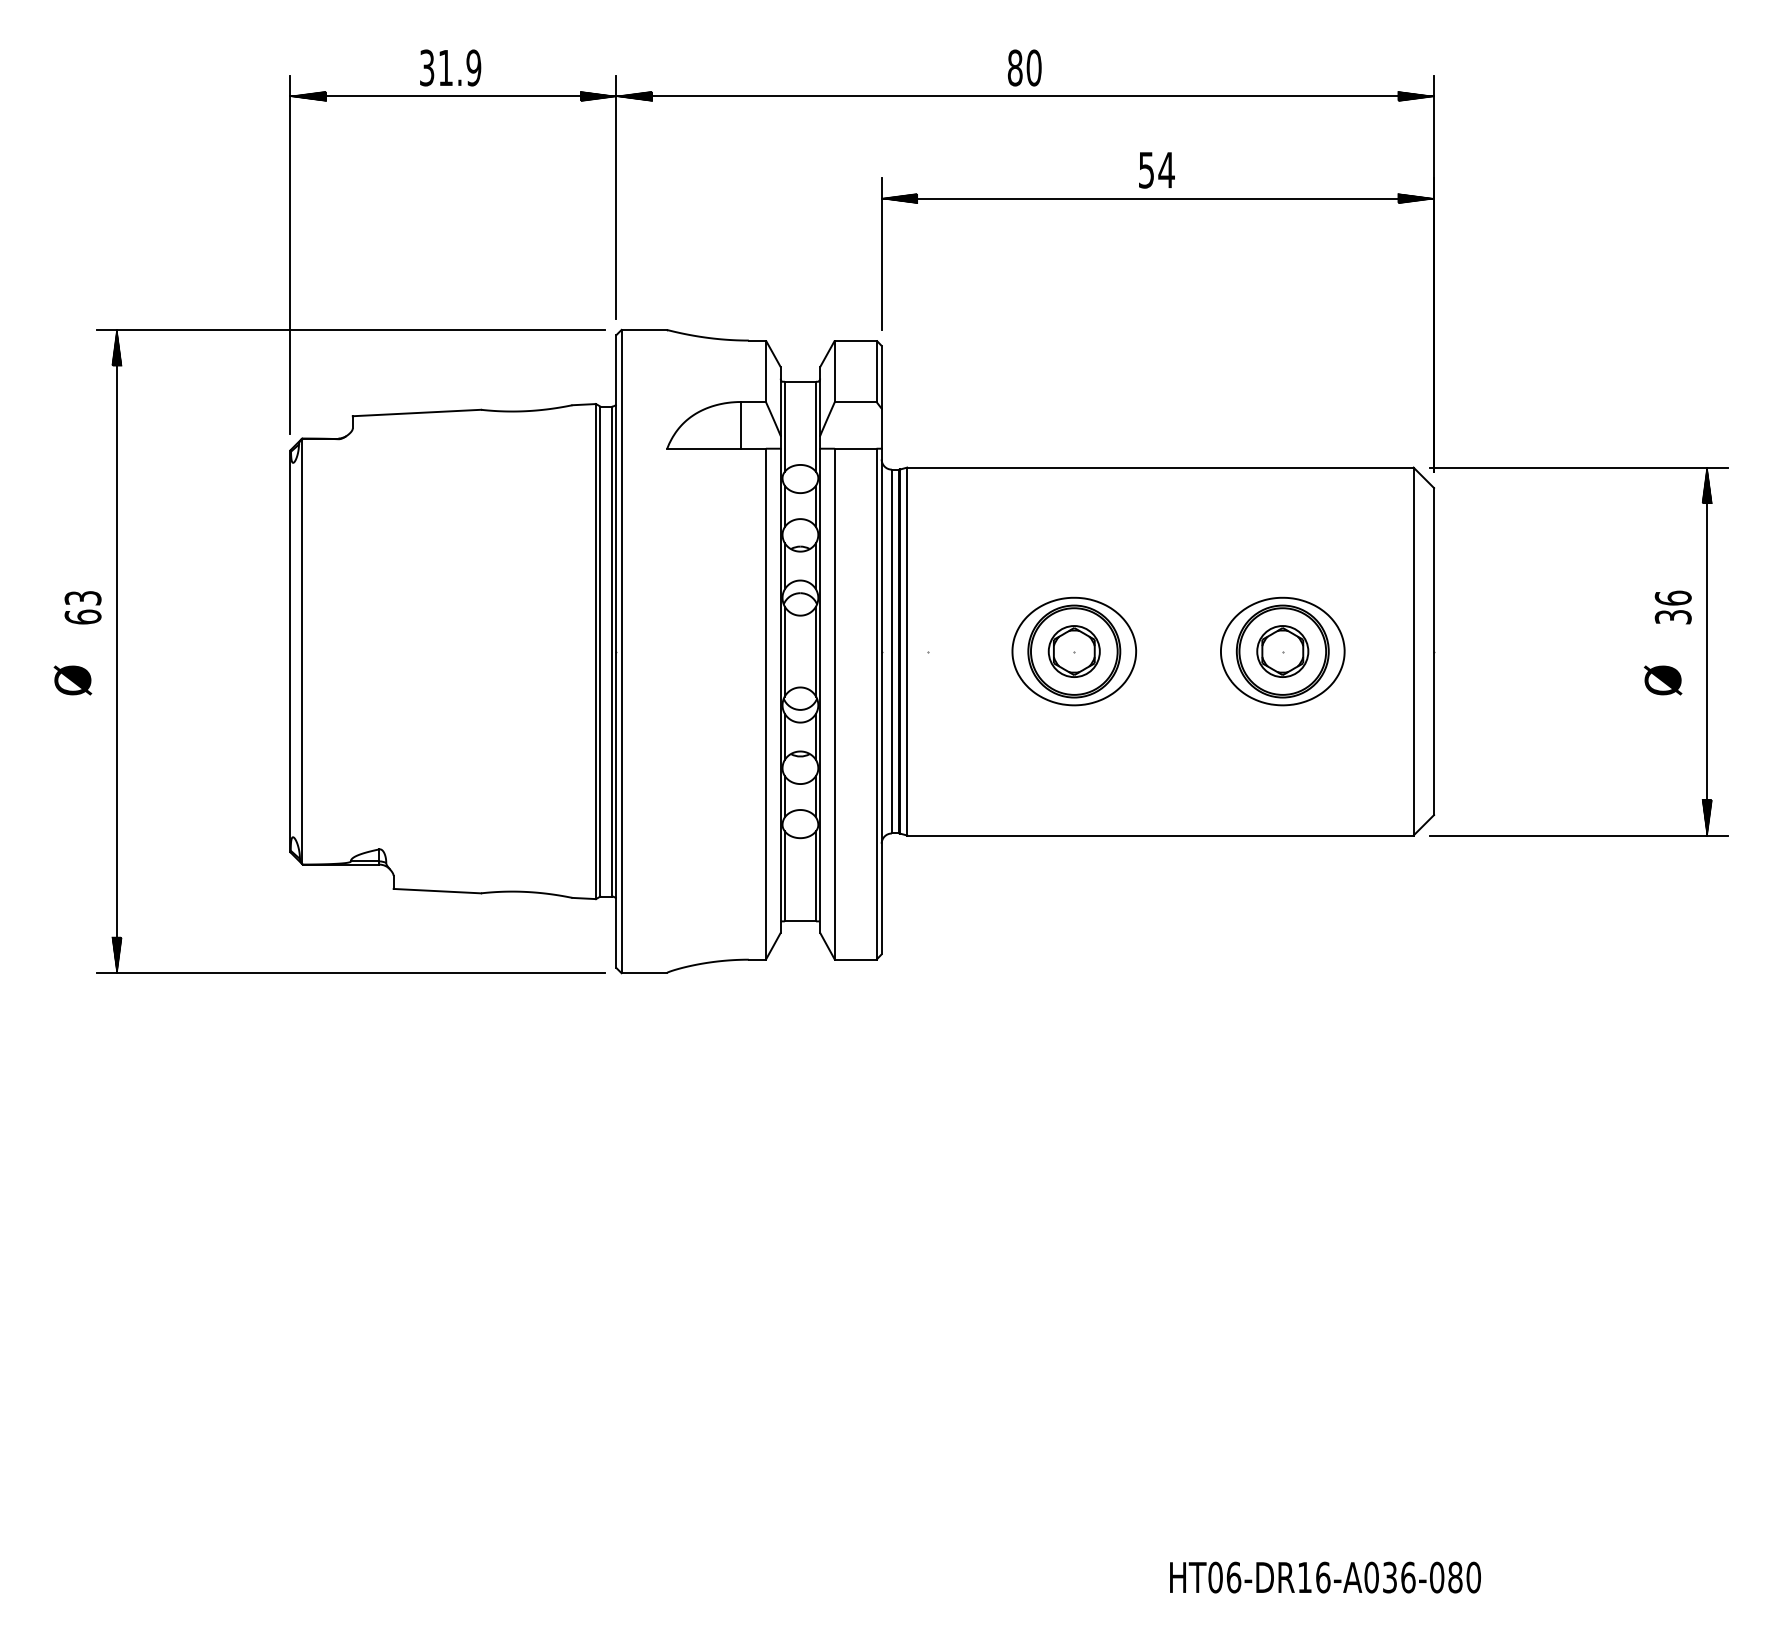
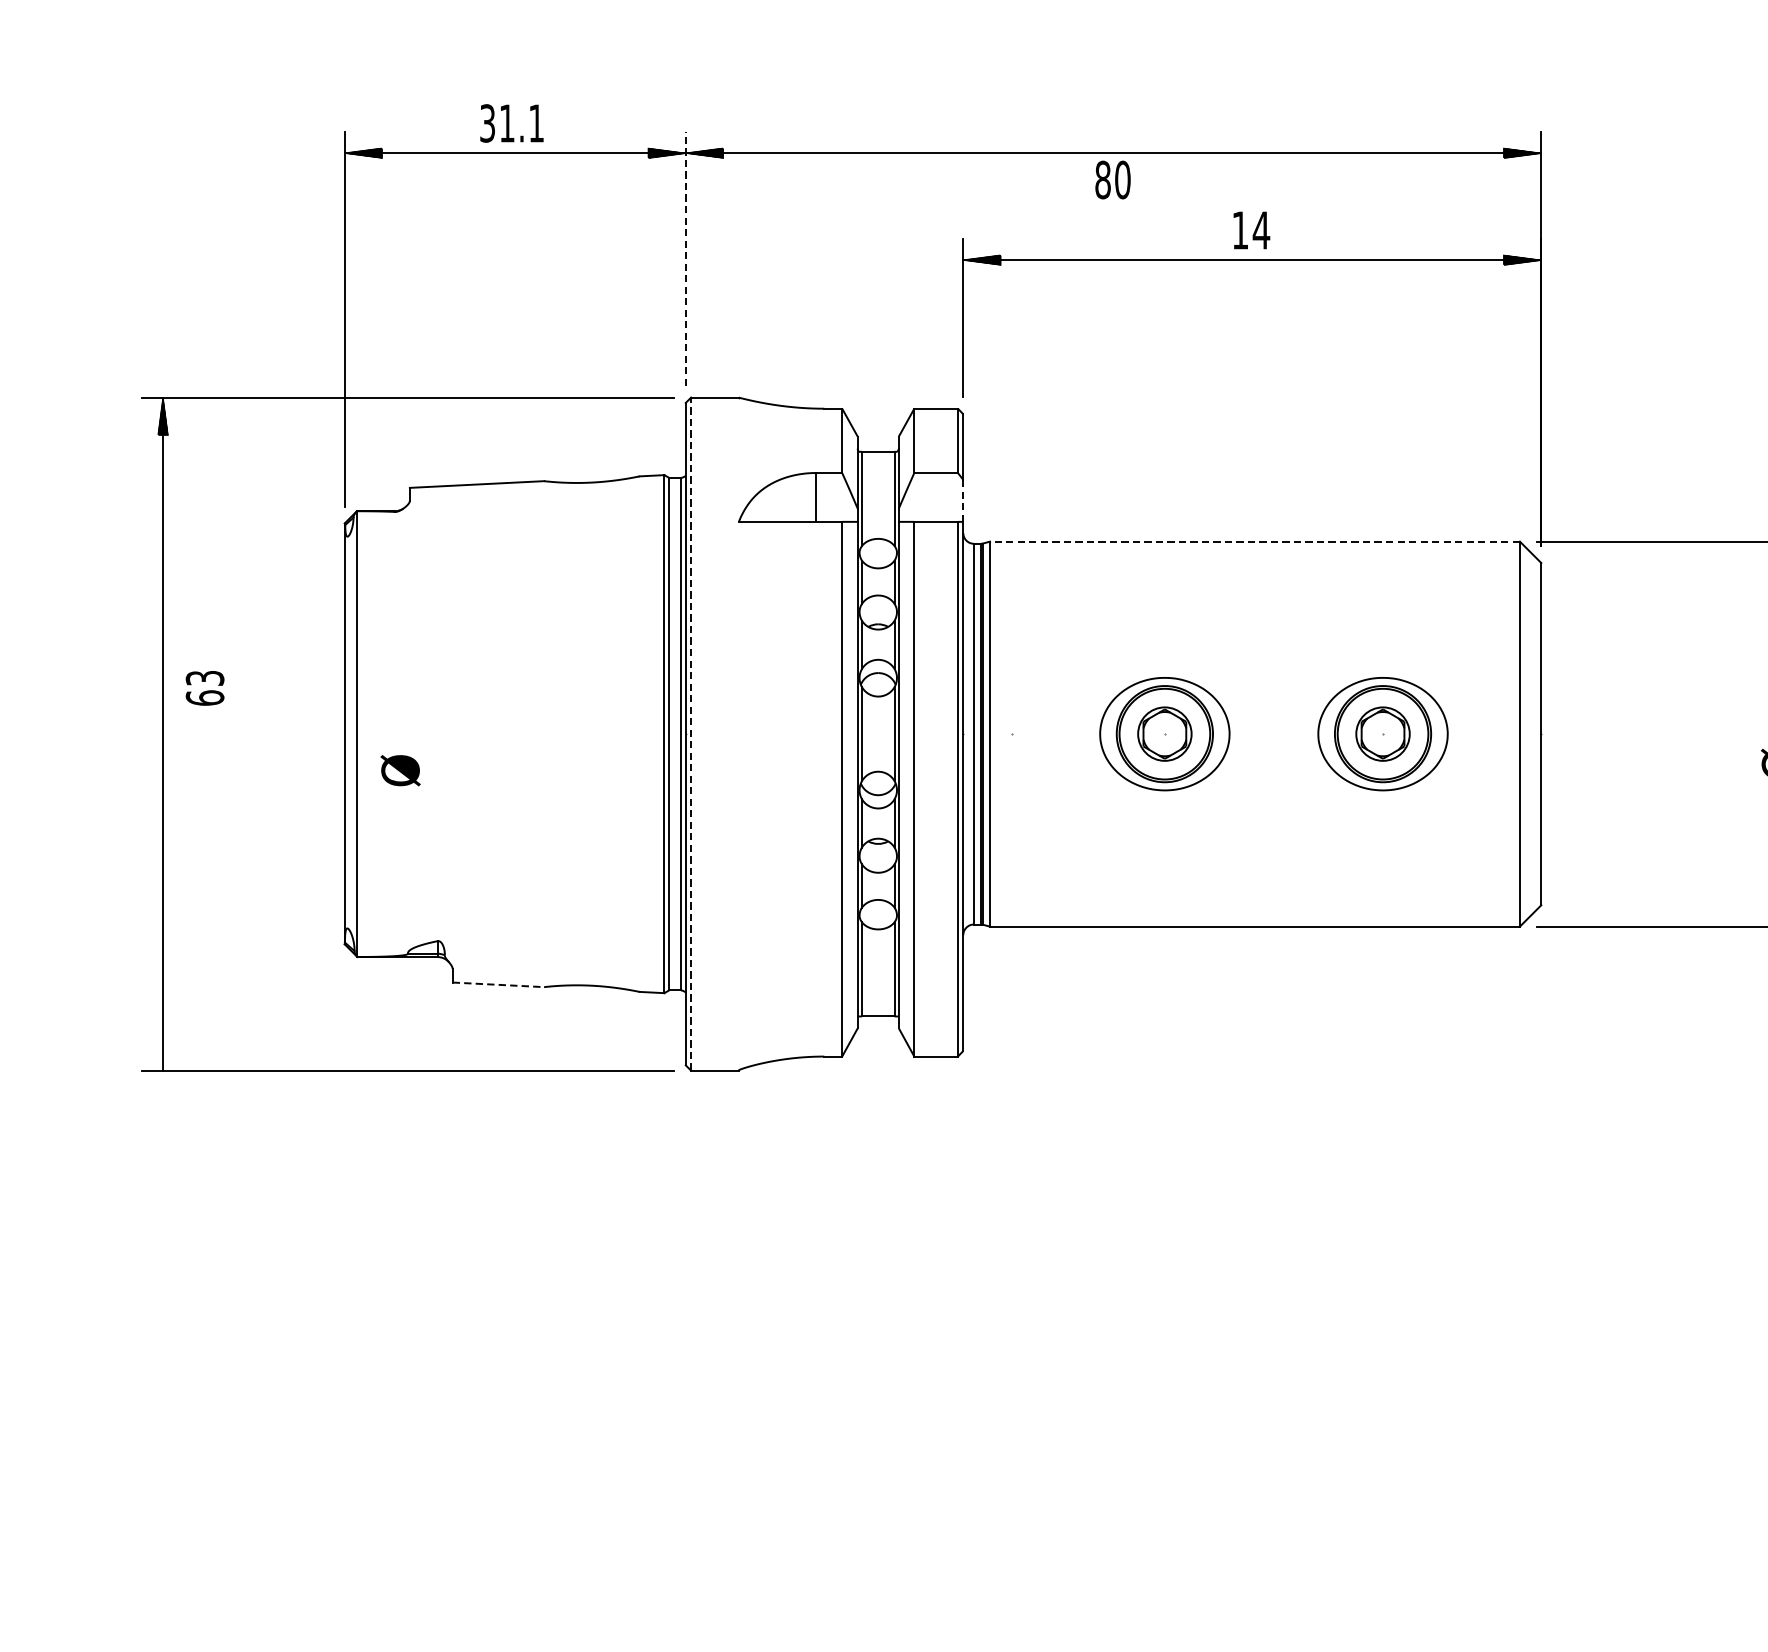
text: (473, 67) -> (536, 122), 31.9 -> 31.1
text: (1024, 67) -> (1112, 179), moved
text: (1146, 170) -> (1240, 230), 54 -> 14
line: (616, 196) -> (685, 257), solid -> dashed
line: (881, 428) -> (963, 500), solid -> dashed
line: (1159, 467) -> (1254, 541), solid -> dashed
text: (82, 607) -> (204, 688), moved
line: (621, 651) -> (691, 734), solid -> dashed
text: (72, 680) -> (400, 770), moved
line: (437, 891) -> (498, 985), solid -> dashed
hatch: (116, 954) -> (162, 1051), removed

